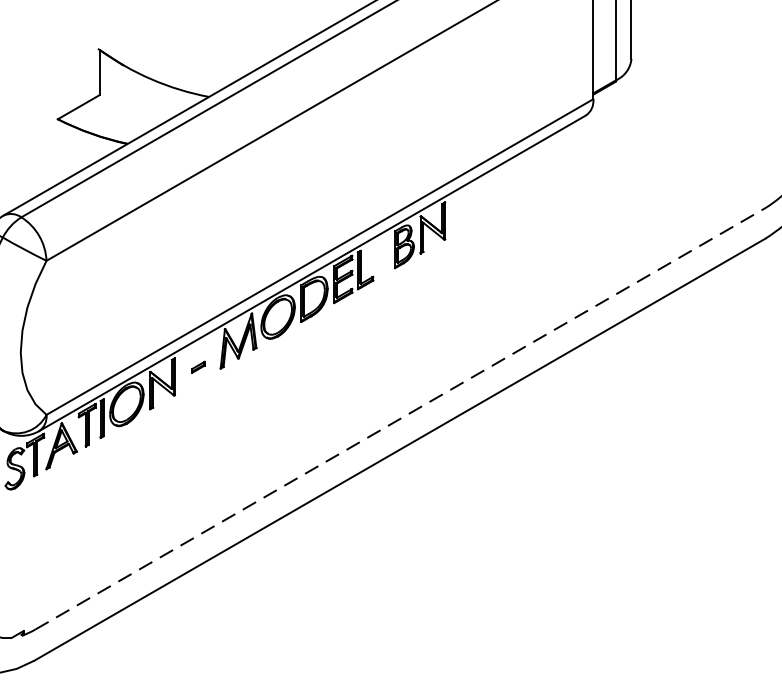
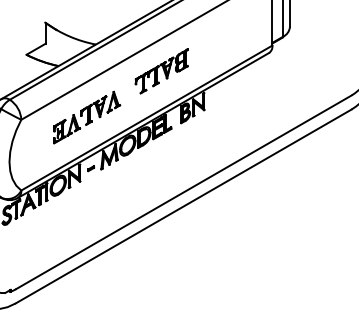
part: (351, 155) -> (161, 71), added
part: (190, 255) -> (87, 117), added
line: (401, 419) -> (184, 192), dashed -> solid

